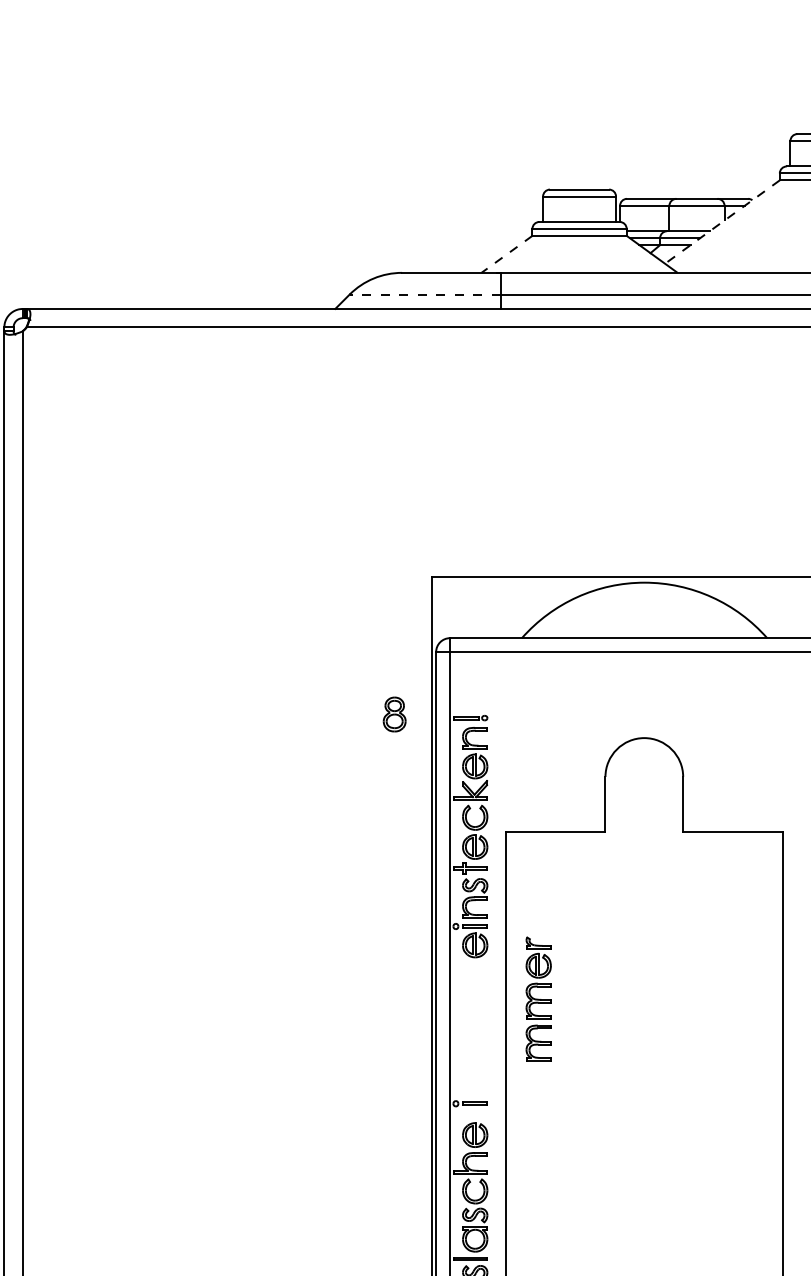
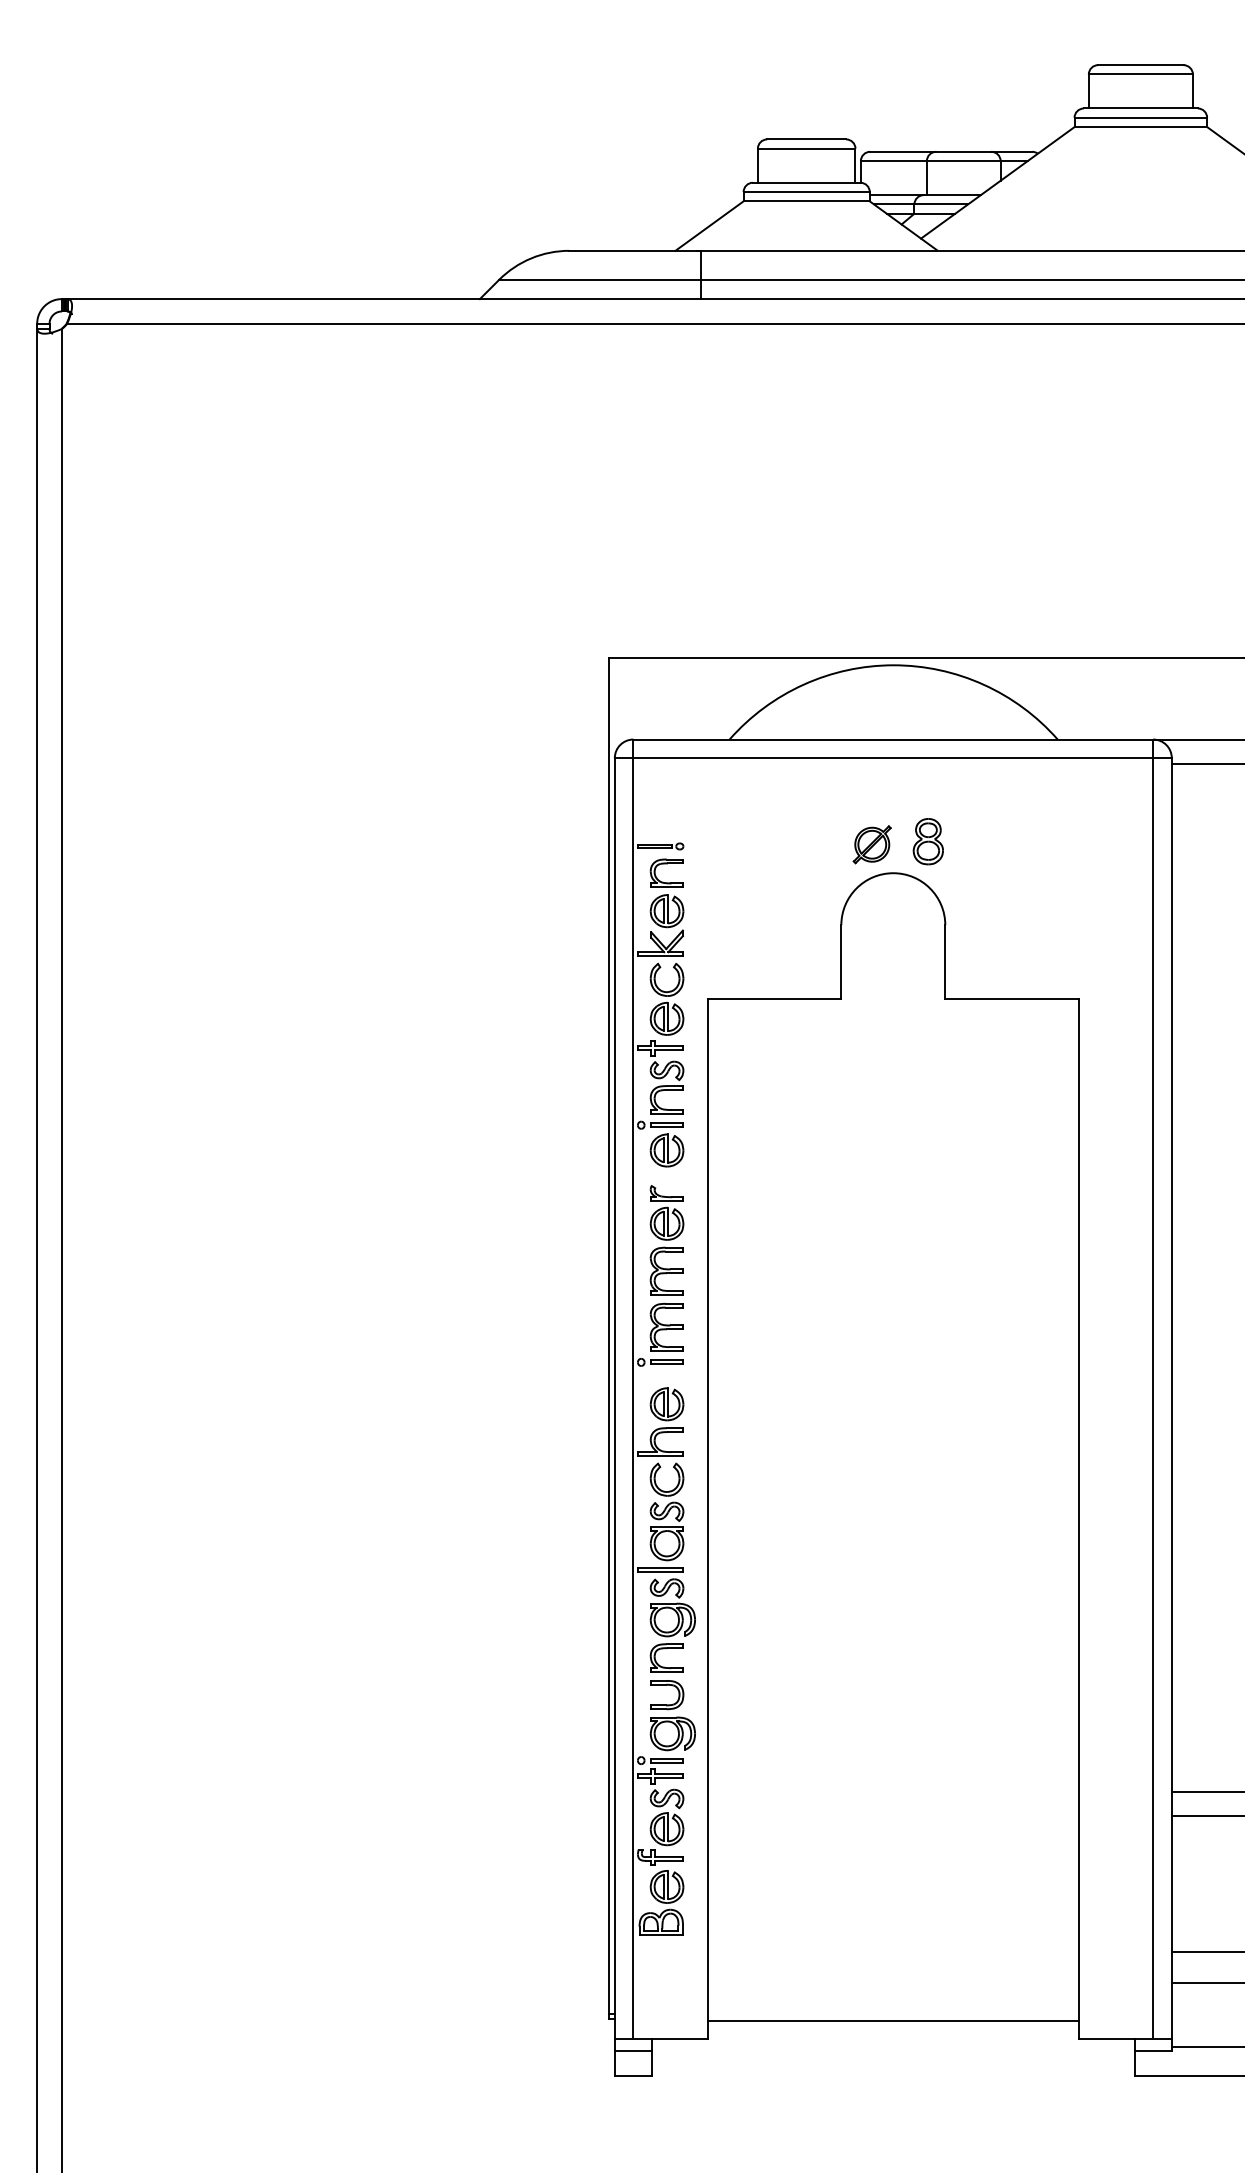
line: (722, 221) -> (997, 182), dashed -> solid
line: (506, 254) -> (709, 226), dashed -> solid
line: (424, 294) -> (599, 279), dashed -> solid
part: (394, 714) -> (927, 841), moved
part: (628, 716) -> (871, 844), added
part: (538, 999) -> (666, 1268), moved

